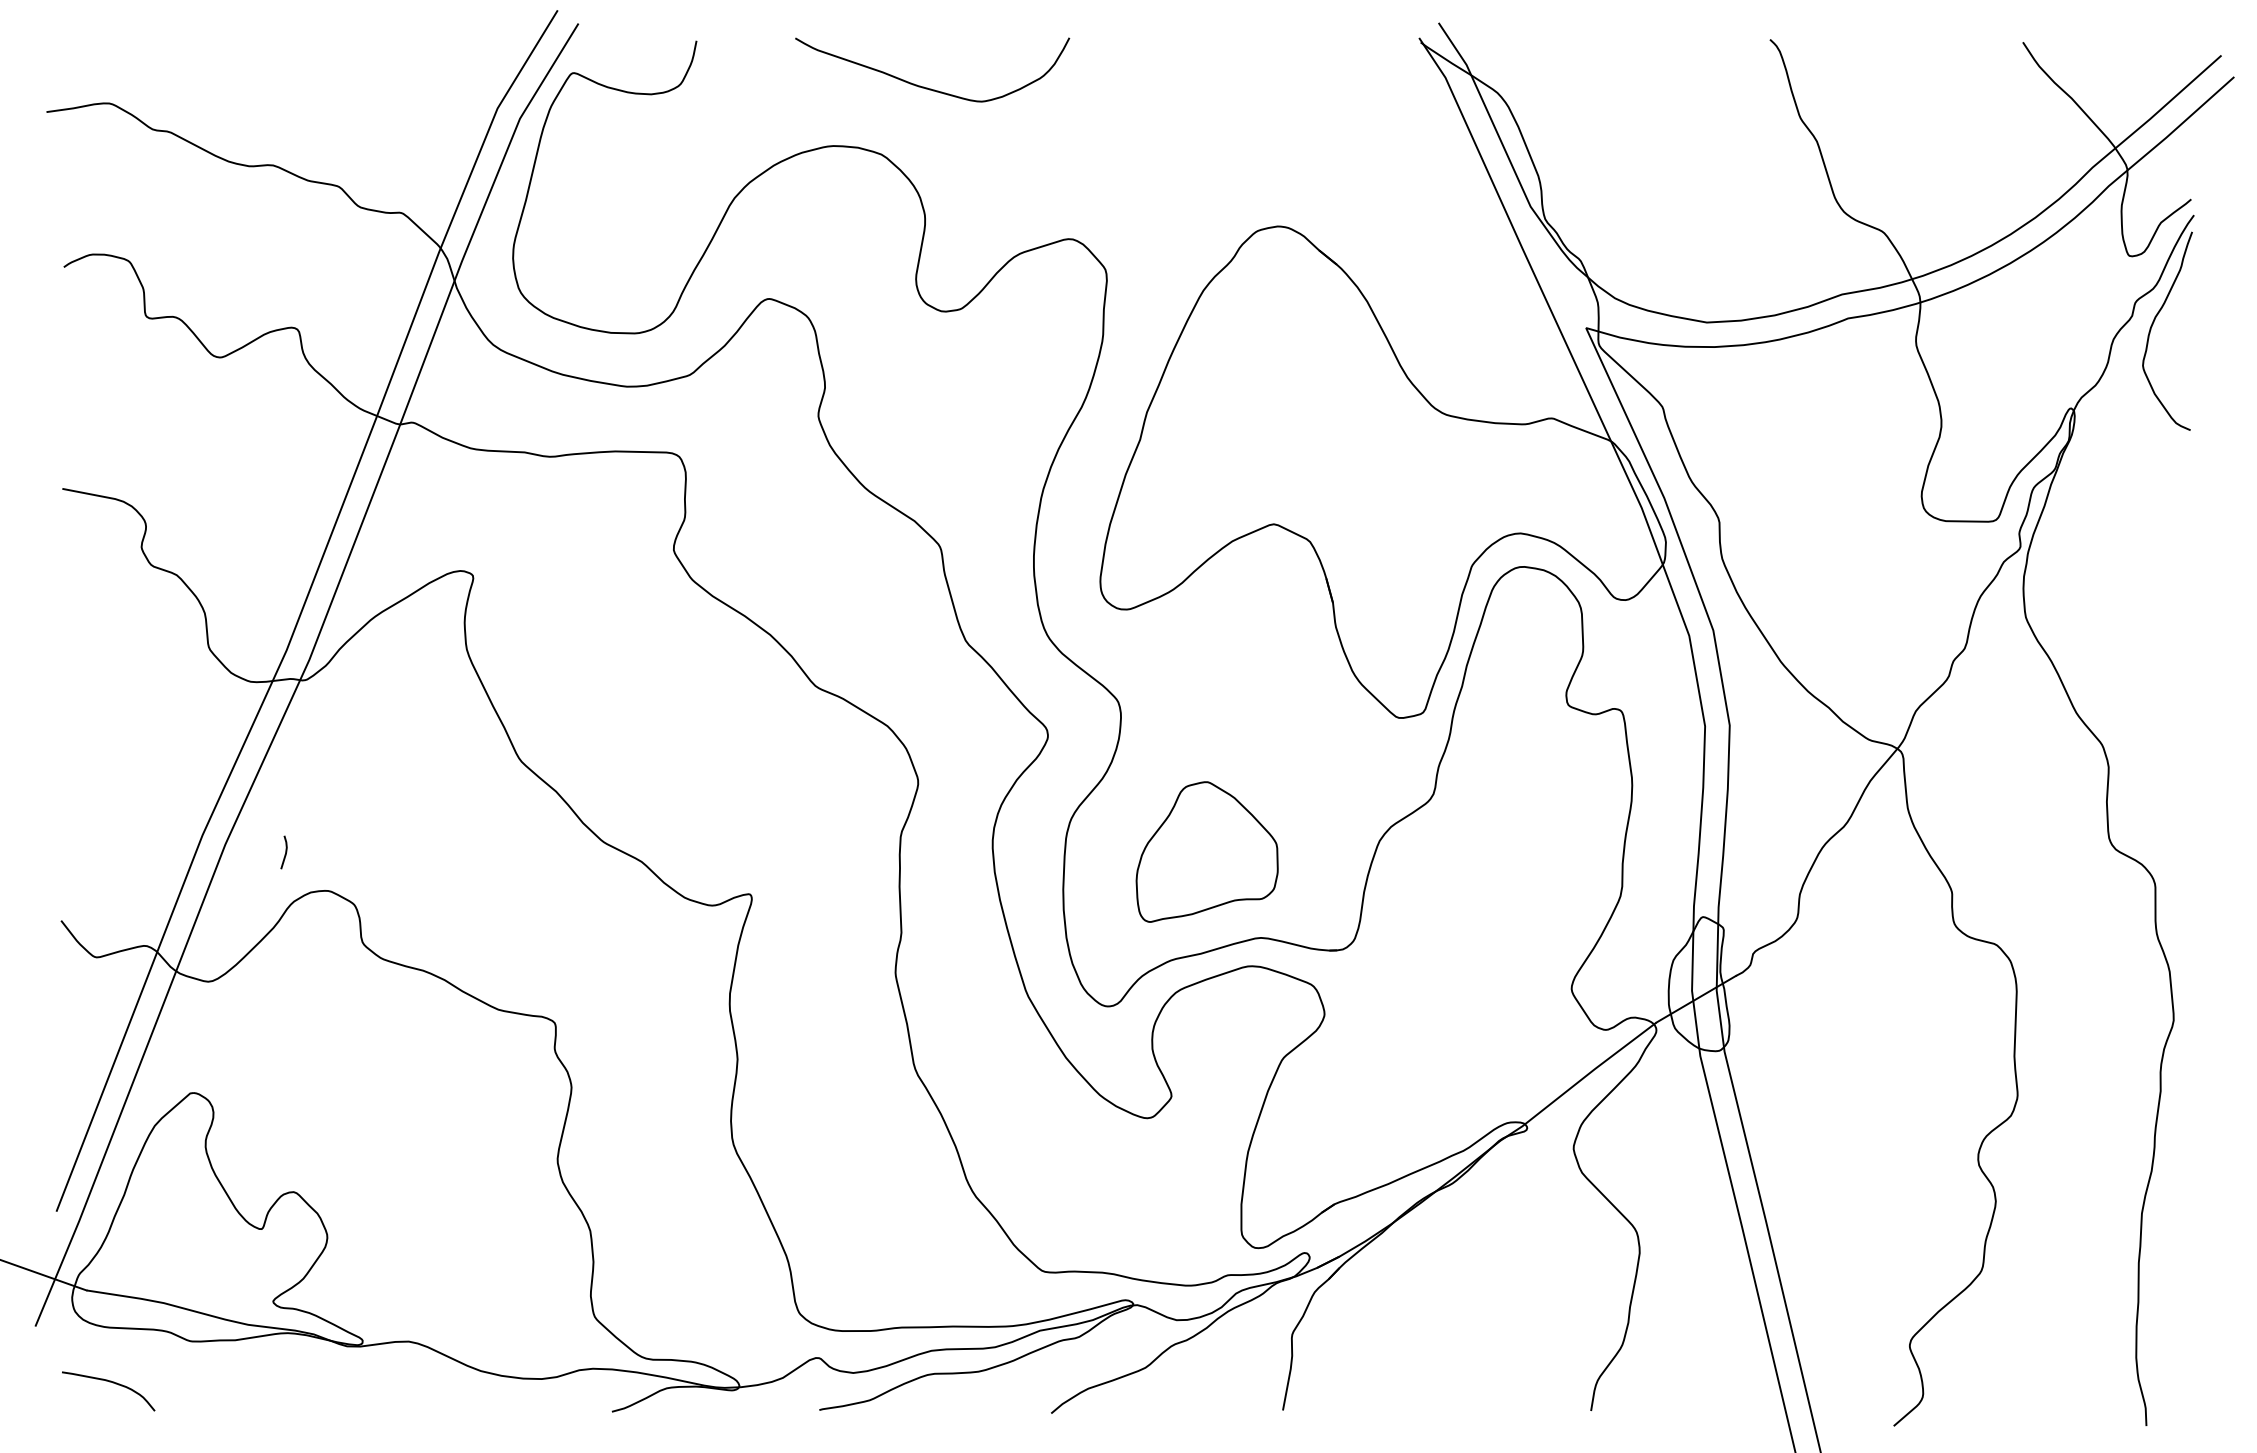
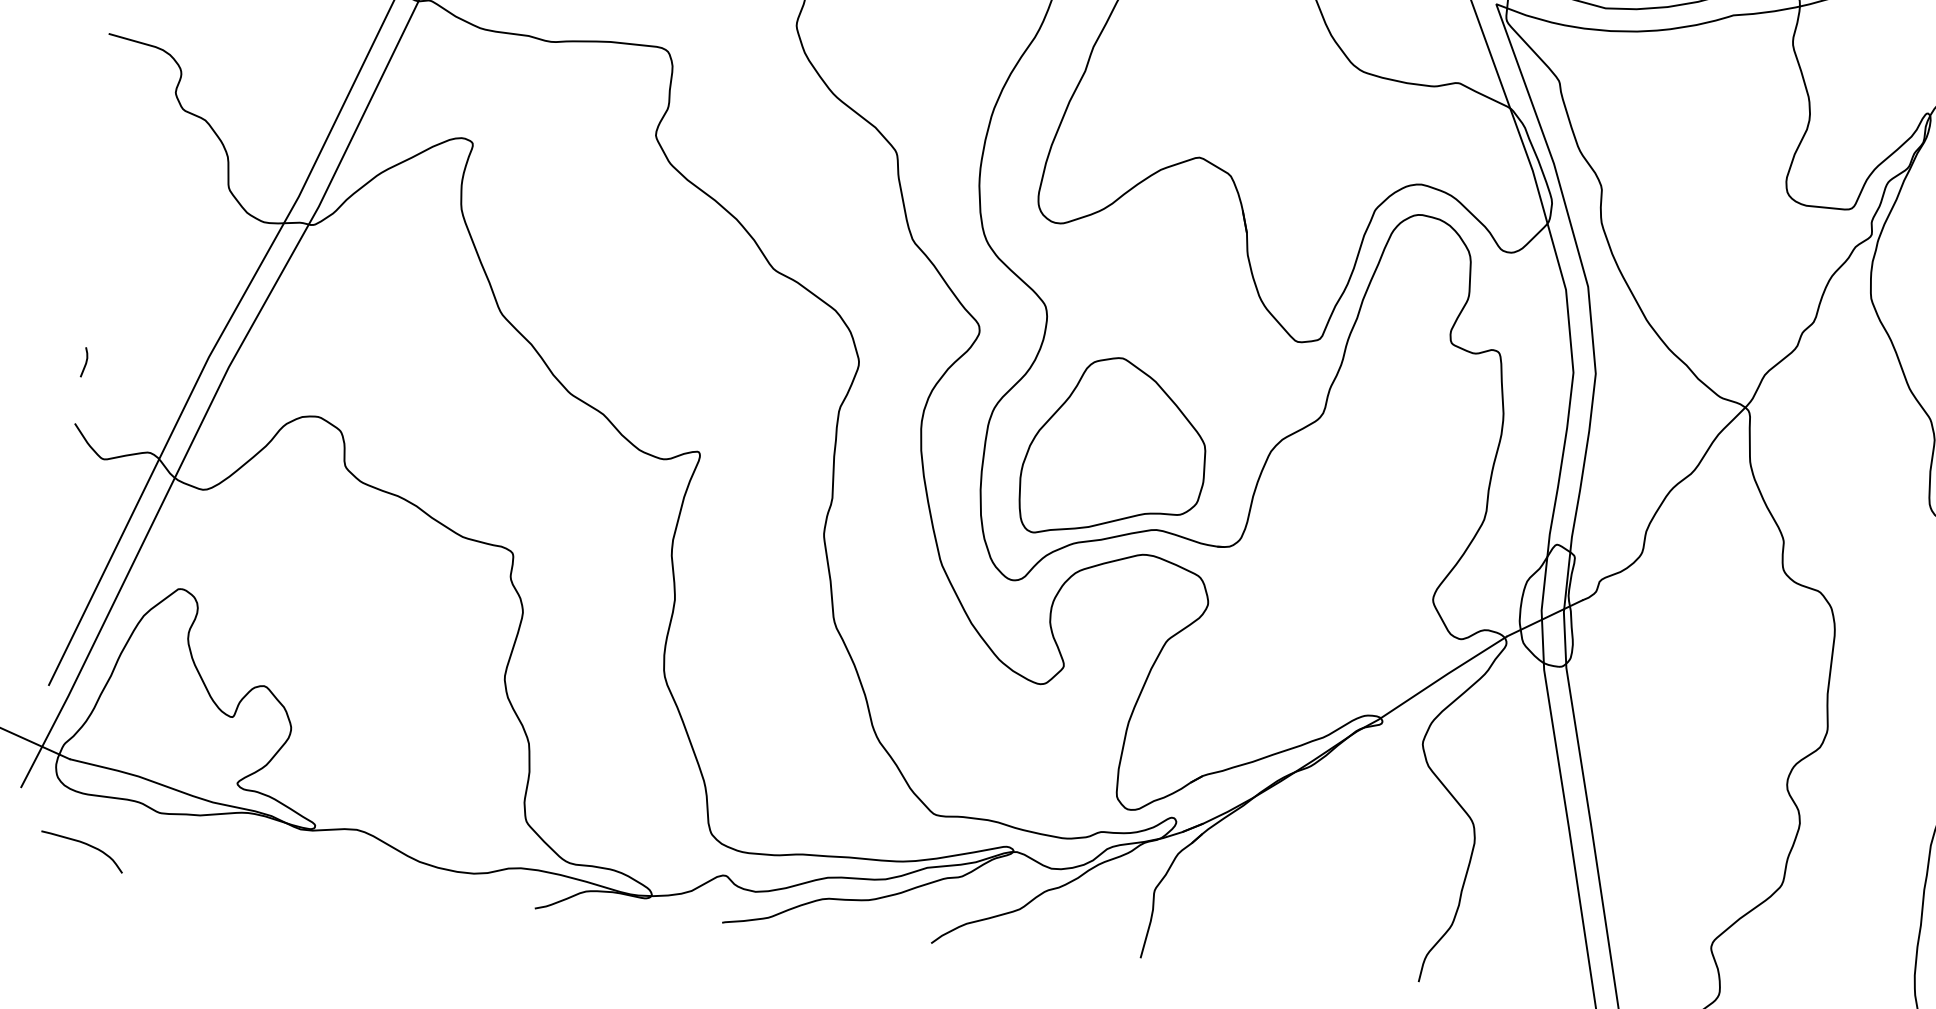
part: (1206, 851) -> (1113, 447), size x1.43
line: (285, 852) -> (85, 362), moved

